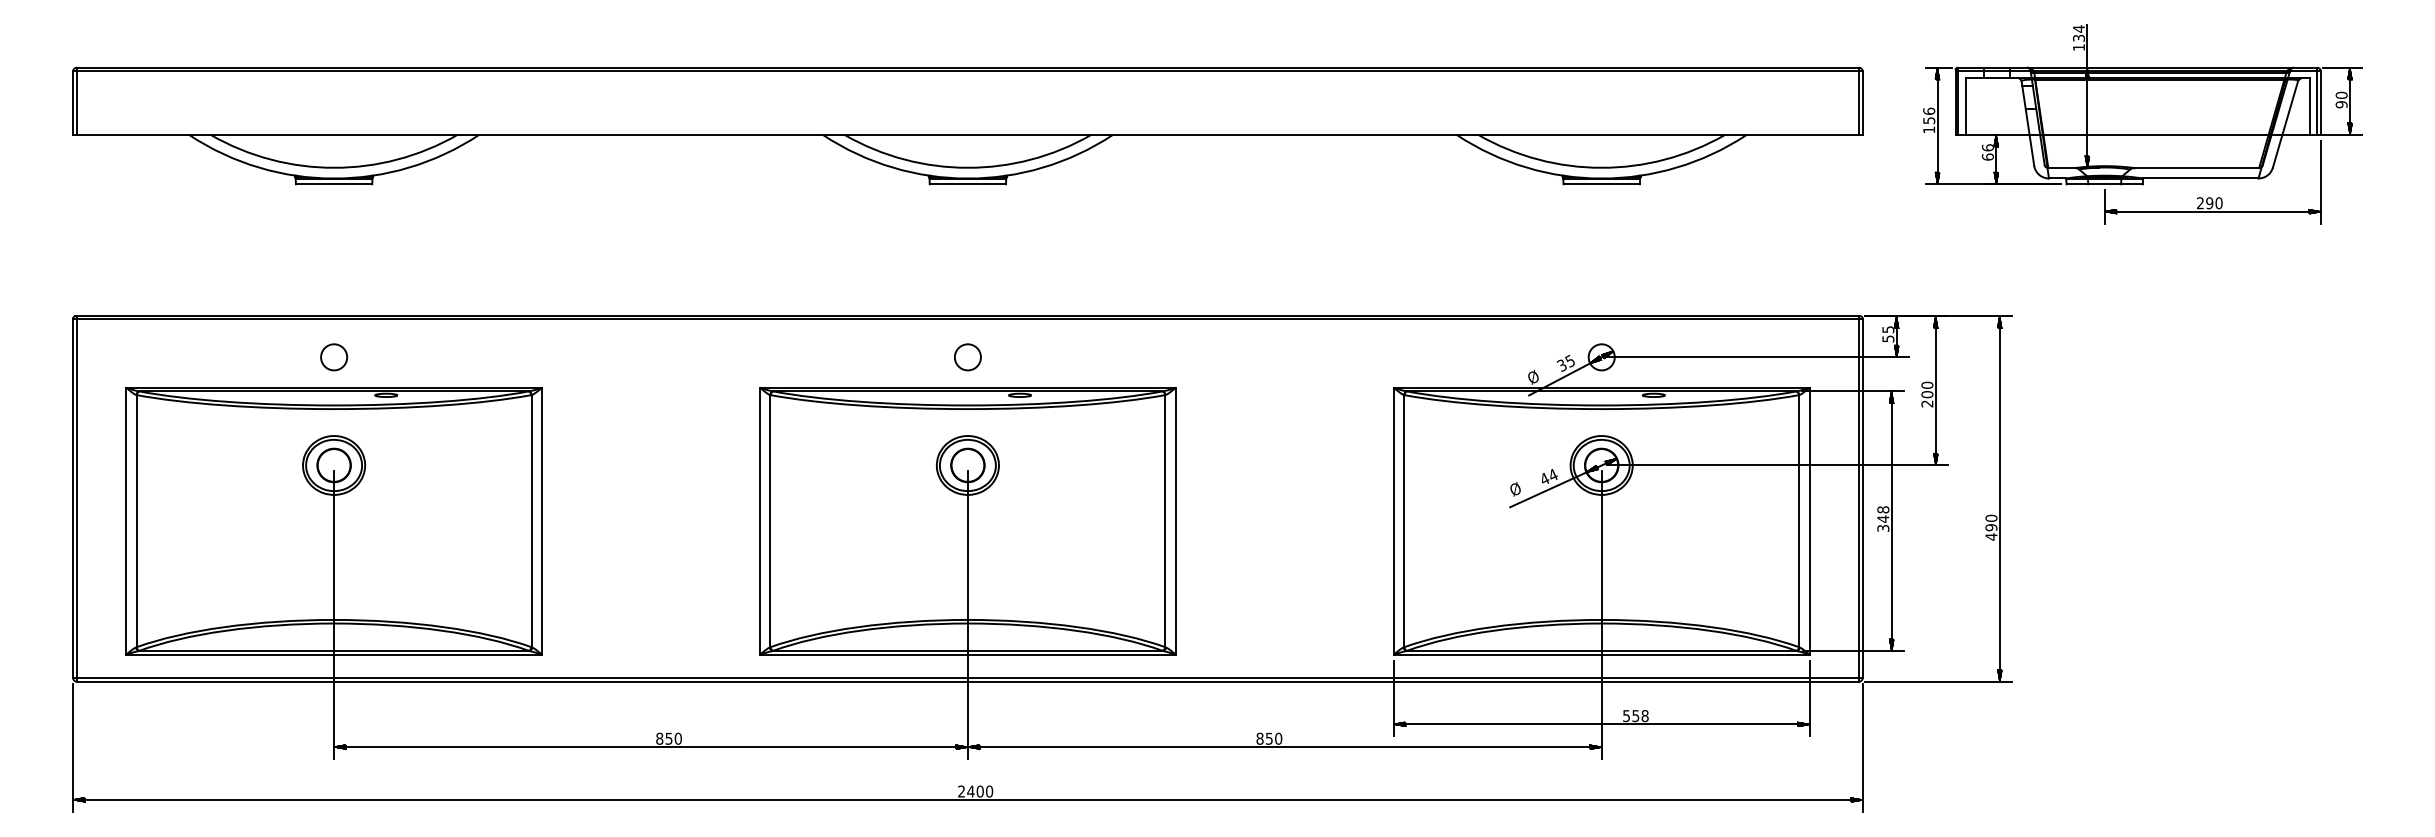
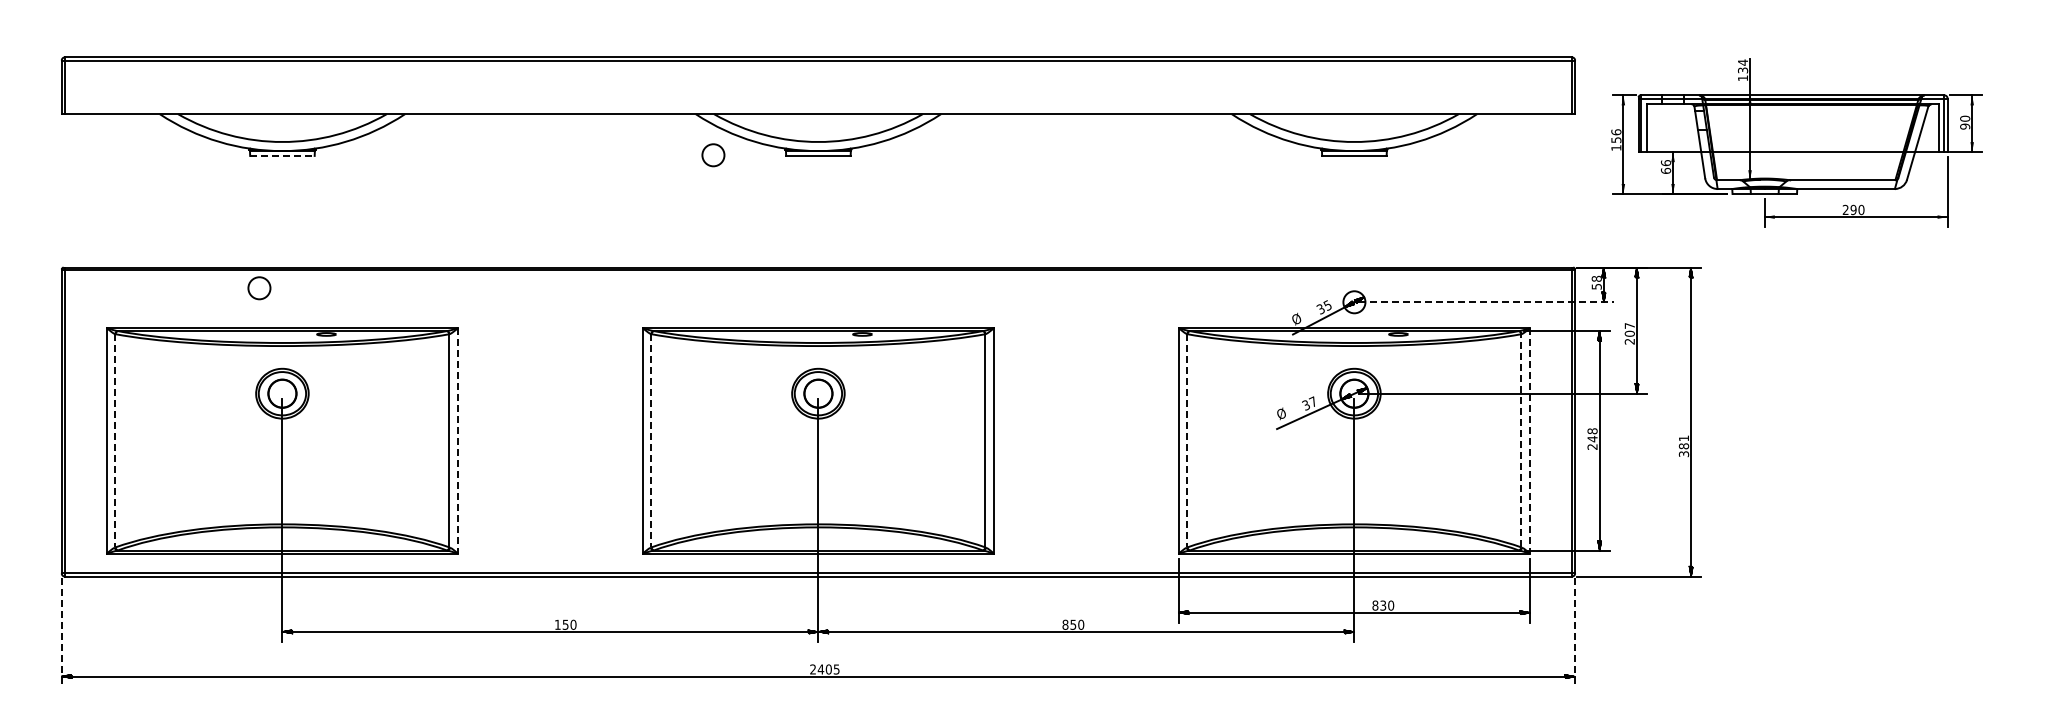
part: (2142, 123) -> (1796, 142), moved
line: (334, 183) -> (282, 155), solid -> dashed
text: (1887, 329) -> (1596, 278), 55 -> 58
circle: (334, 357) -> (259, 288), moved
circle: (967, 357) -> (713, 155), moved
line: (1759, 357) -> (1487, 302), solid -> dashed
text: (1927, 384) -> (1629, 325), 200 -> 207
text: (1548, 477) -> (1309, 403), 44 -> 37
line: (136, 520) -> (115, 440), solid -> dashed
line: (542, 520) -> (458, 440), solid -> dashed
line: (770, 520) -> (651, 440), solid -> dashed
line: (1404, 520) -> (1187, 440), solid -> dashed
line: (1799, 520) -> (1521, 440), solid -> dashed
line: (1809, 520) -> (1530, 440), solid -> dashed
text: (1883, 527) -> (1592, 446), 348 -> 248
text: (1990, 527) -> (1683, 446), 490 -> 381
text: (1636, 715) -> (1383, 605), 558 -> 830
text: (659, 738) -> (557, 624), 850 -> 150
line: (72, 749) -> (61, 633), solid -> dashed
line: (1863, 749) -> (1575, 633), solid -> dashed
text: (989, 791) -> (836, 669), 2400 -> 2405

